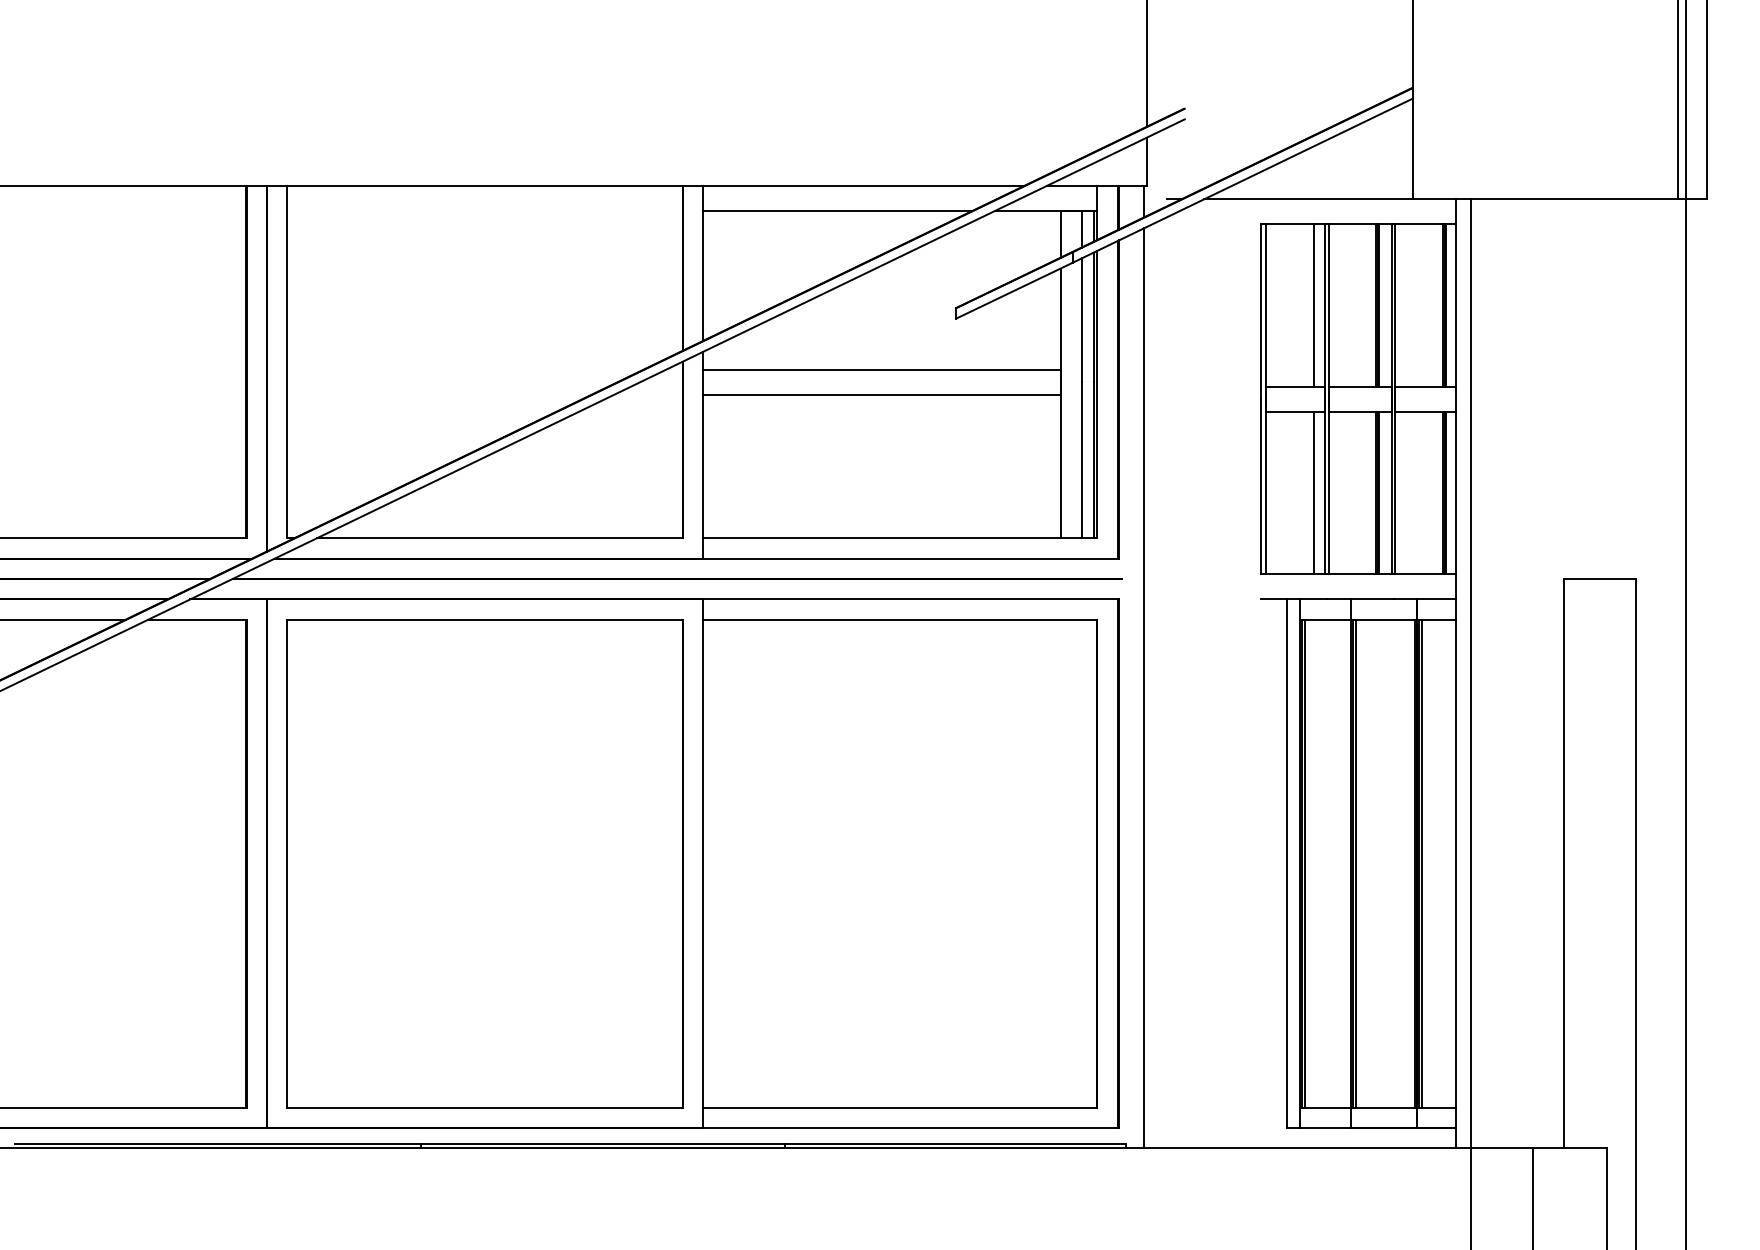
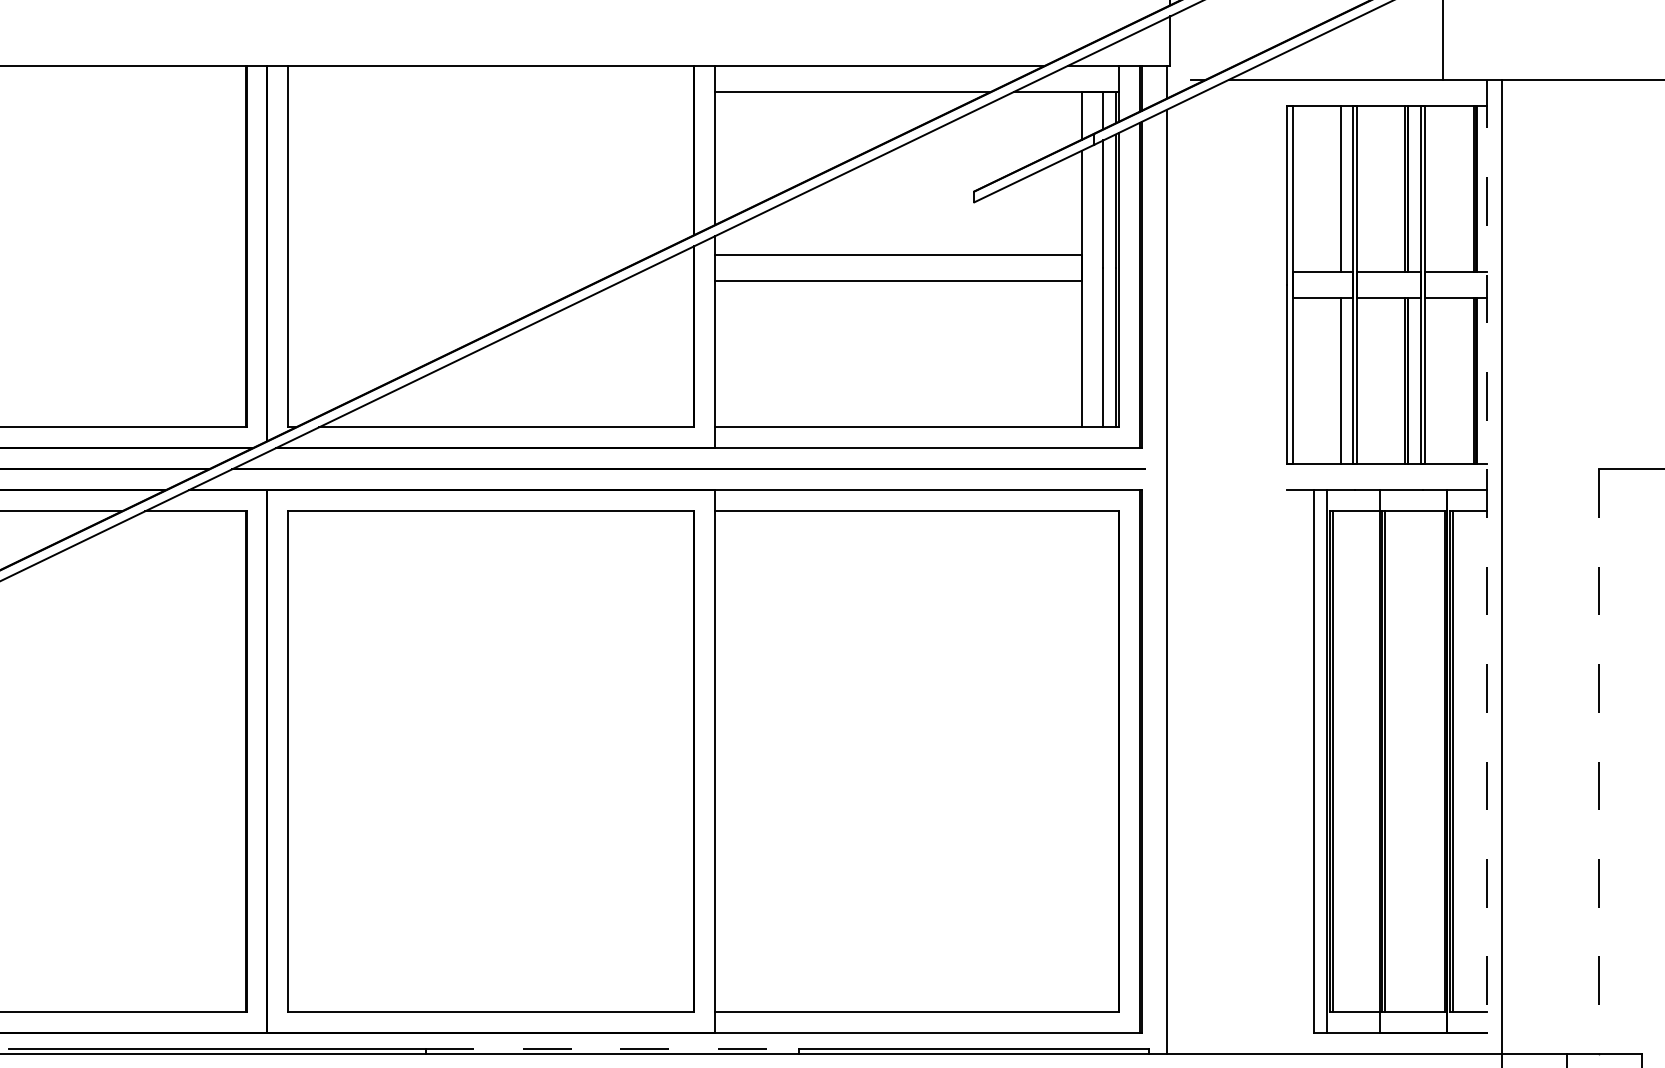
line: (1455, 673) -> (1486, 566), solid -> dashed
line: (1564, 863) -> (1598, 761), solid -> dashed
line: (603, 1143) -> (612, 1048), solid -> dashed

